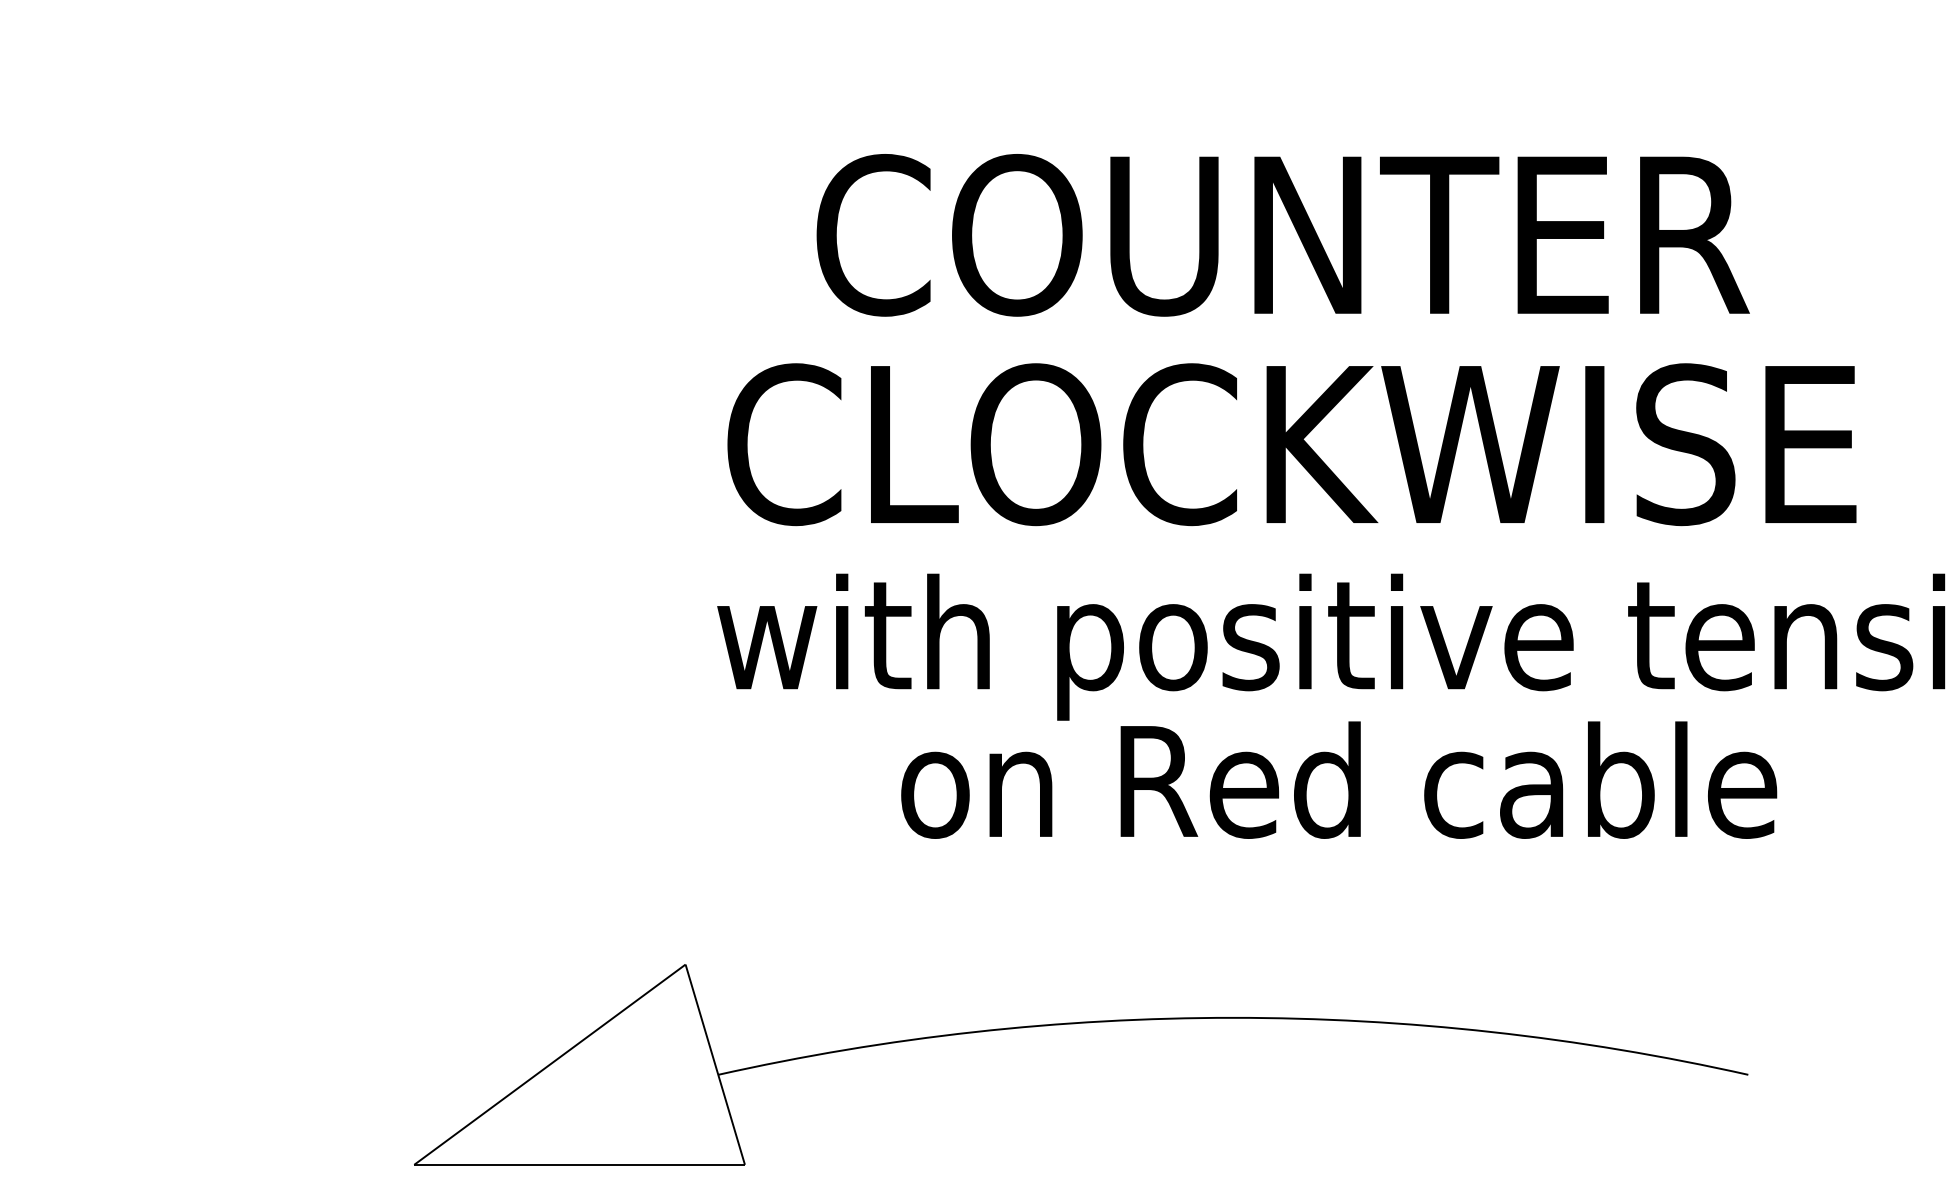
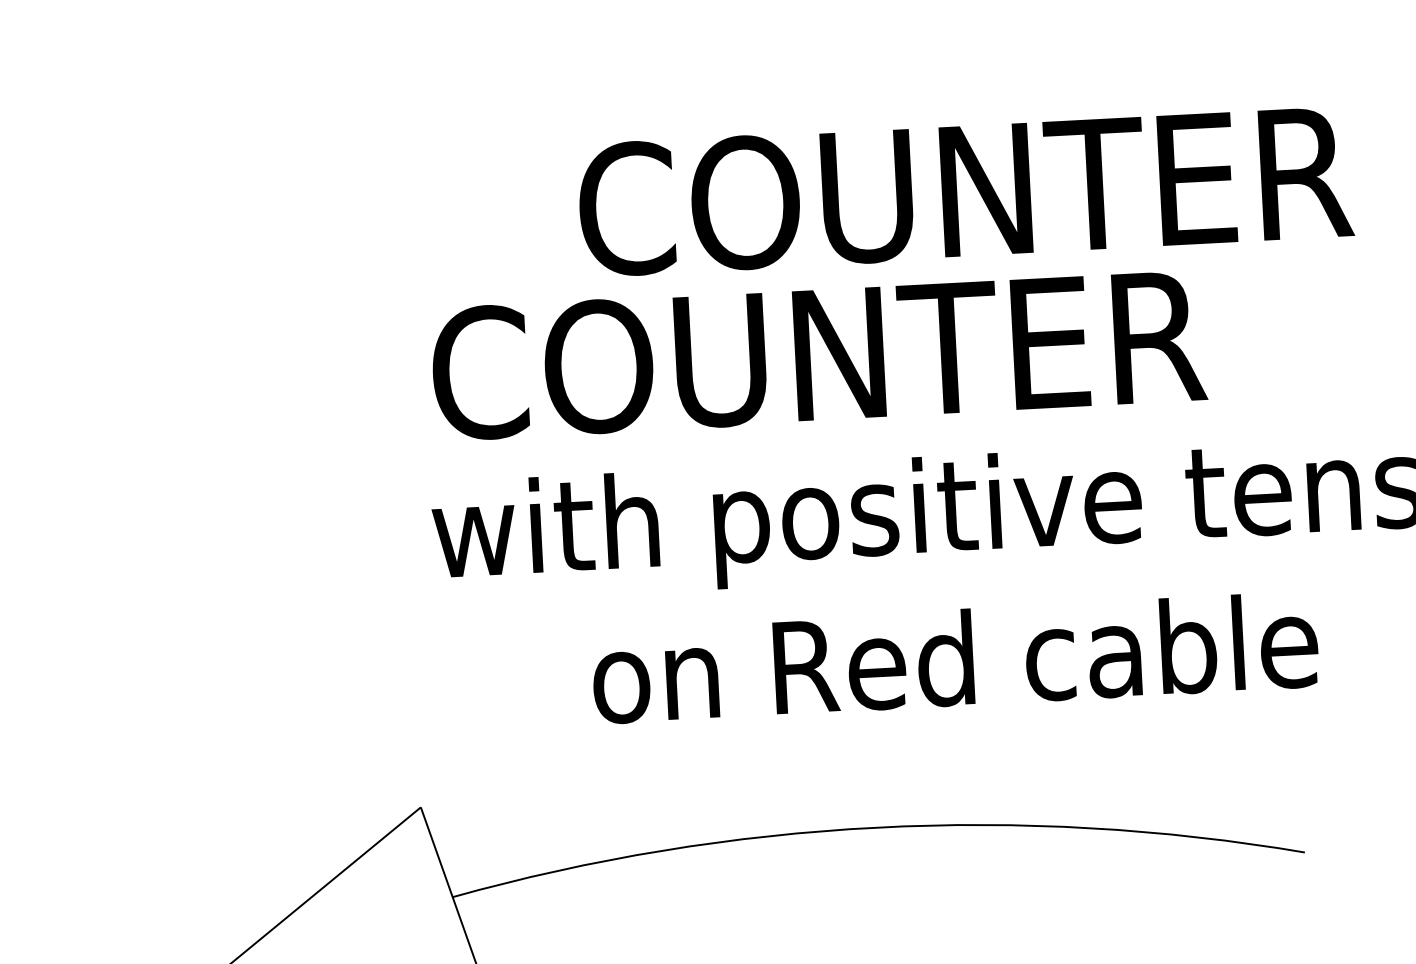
text: (1282, 235) -> (965, 191), moved
text: (1359, 444) -> (955, 347), CLOCKWISE -> COUNTER
text: (1339, 779) -> (955, 657), moved

